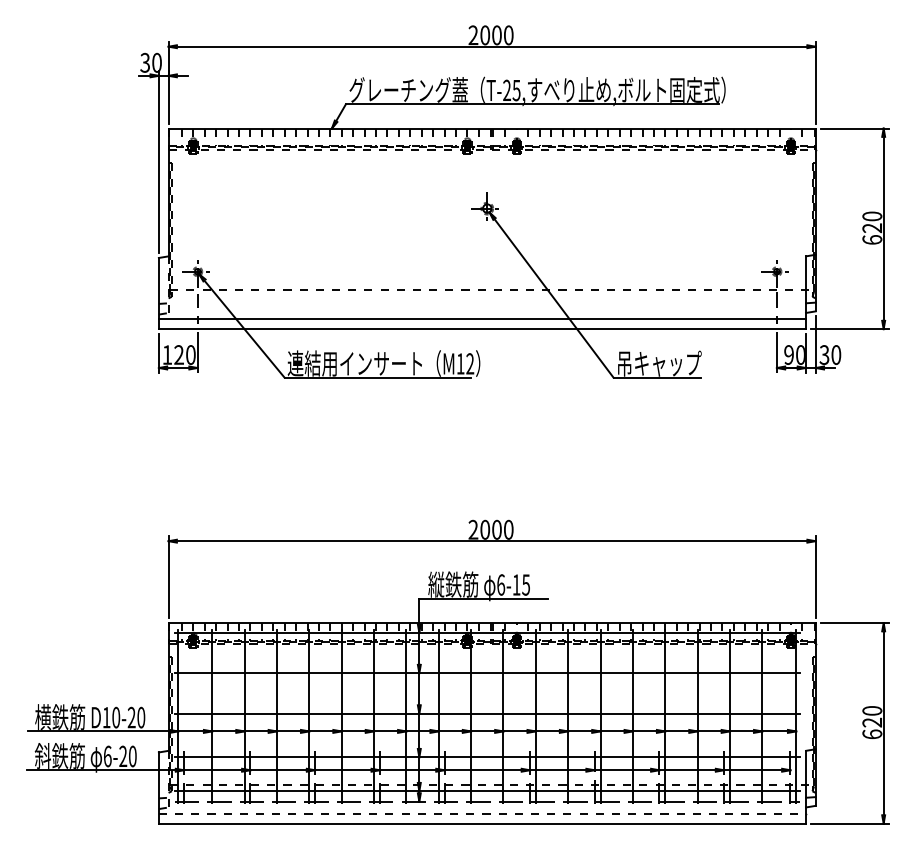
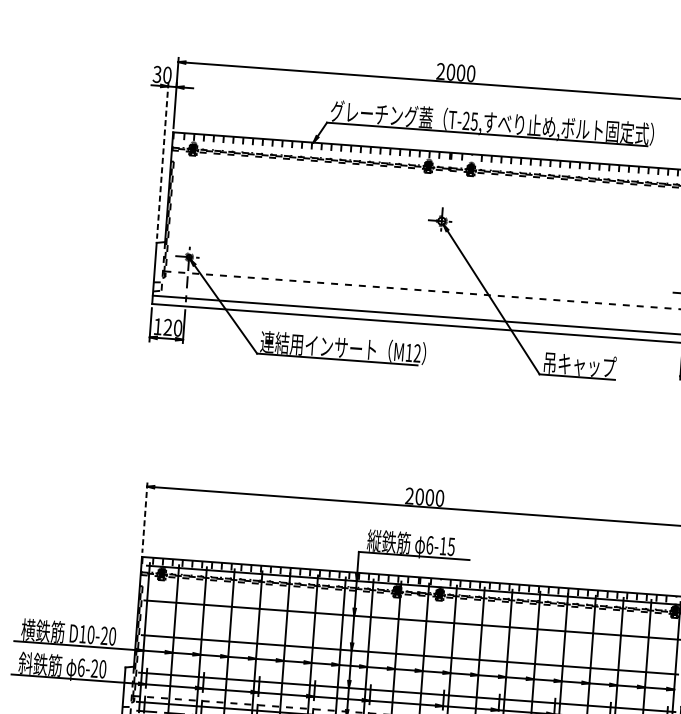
line: (158, 162) -> (162, 160), solid -> dashed
line: (168, 577) -> (144, 517), solid -> dashed

